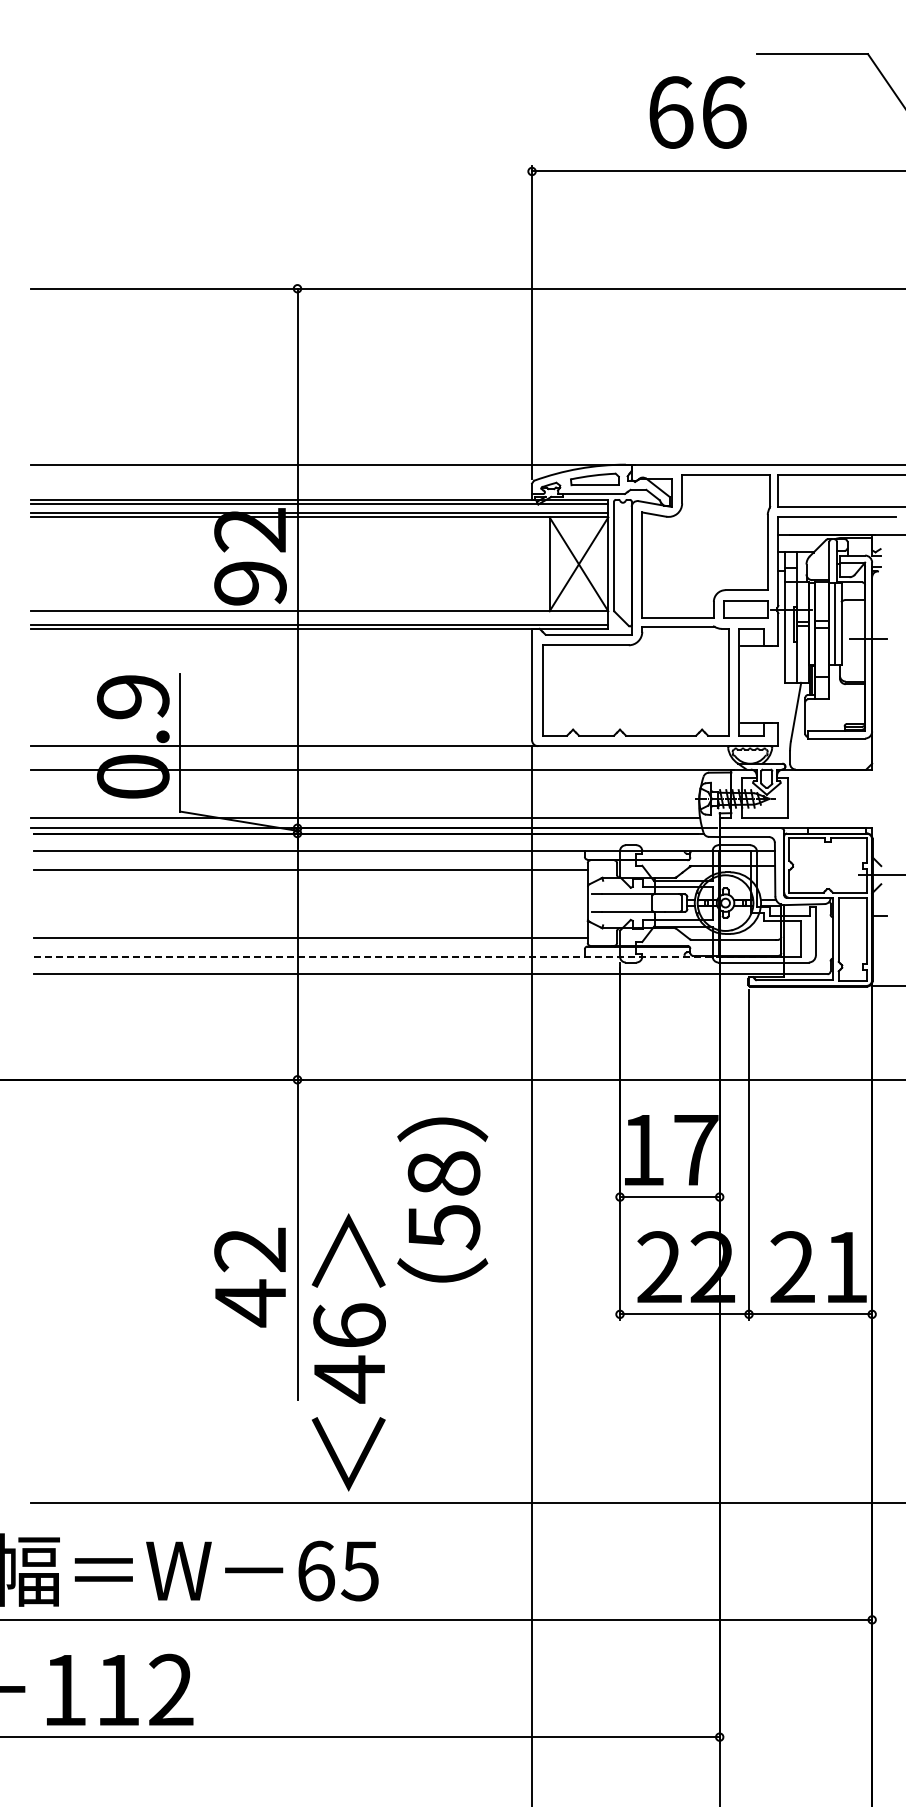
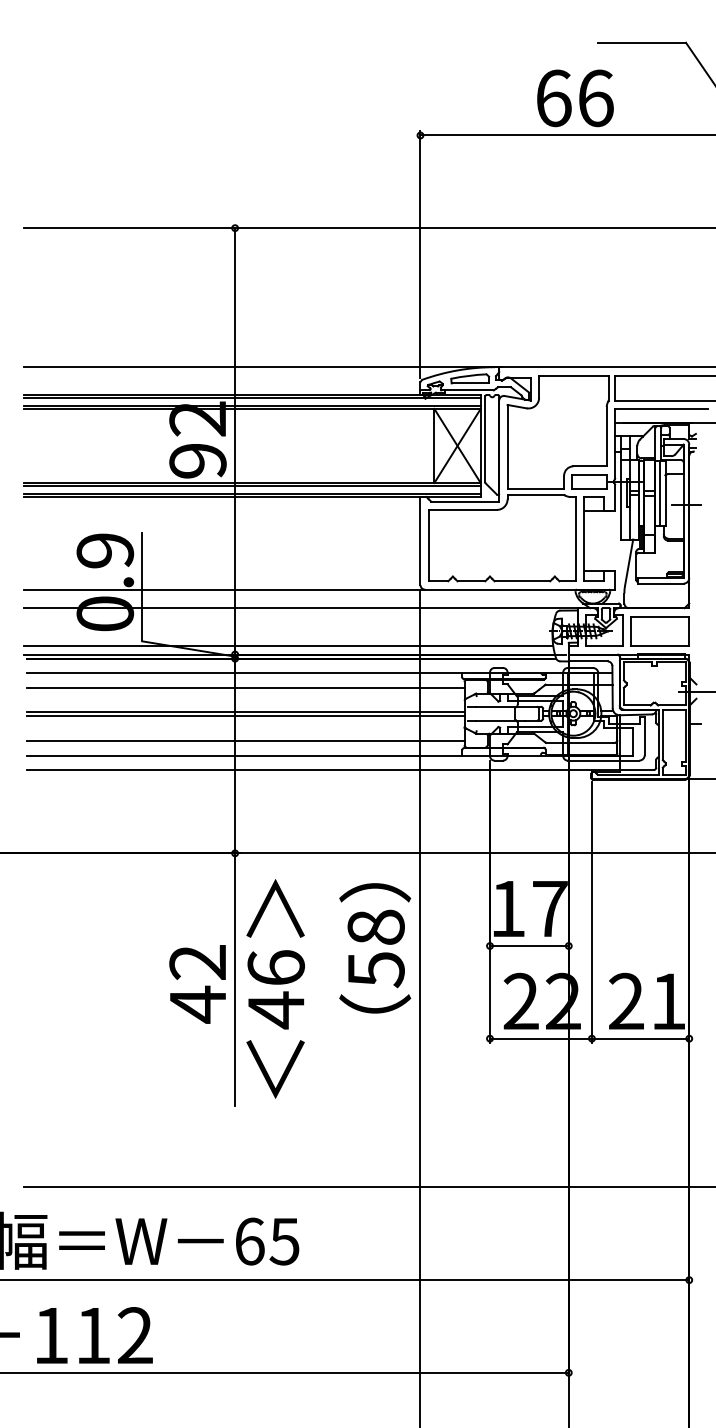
text: (697, 112) -> (574, 98), moved
line: (319, 615) -> (252, 486), added
part: (834, 798) -> (659, 631), added
line: (310, 901) -> (245, 712), added
line: (310, 906) -> (245, 716), added
line: (409, 956) -> (323, 755), dashed -> solid
text: (442, 1199) -> (374, 947), moved
text: (249, 1277) -> (197, 984), moved
text: (348, 1352) -> (275, 989), moved

